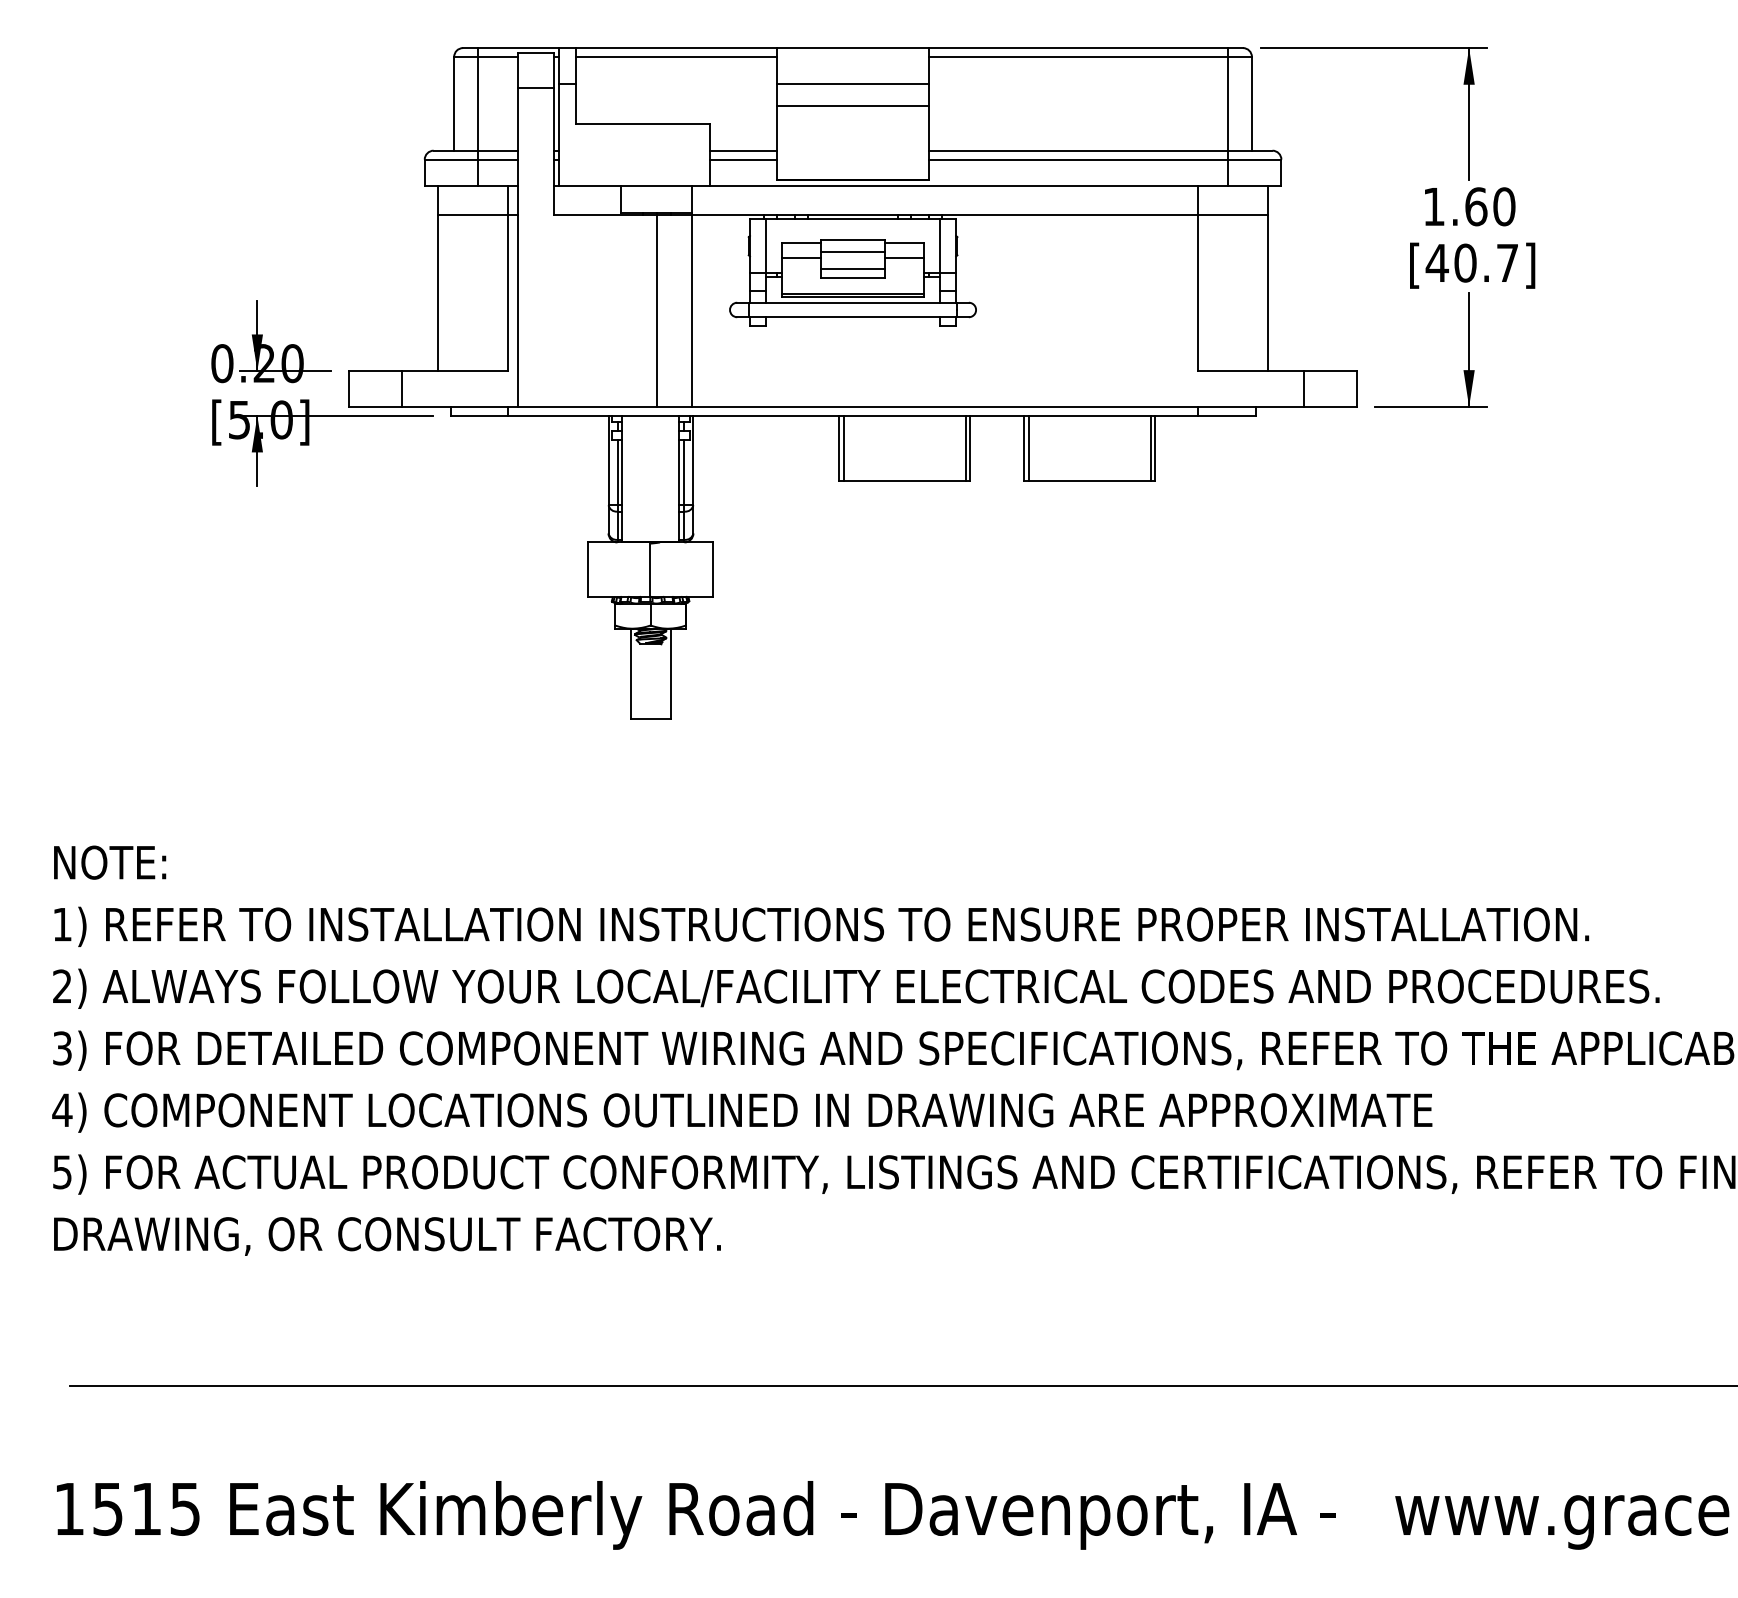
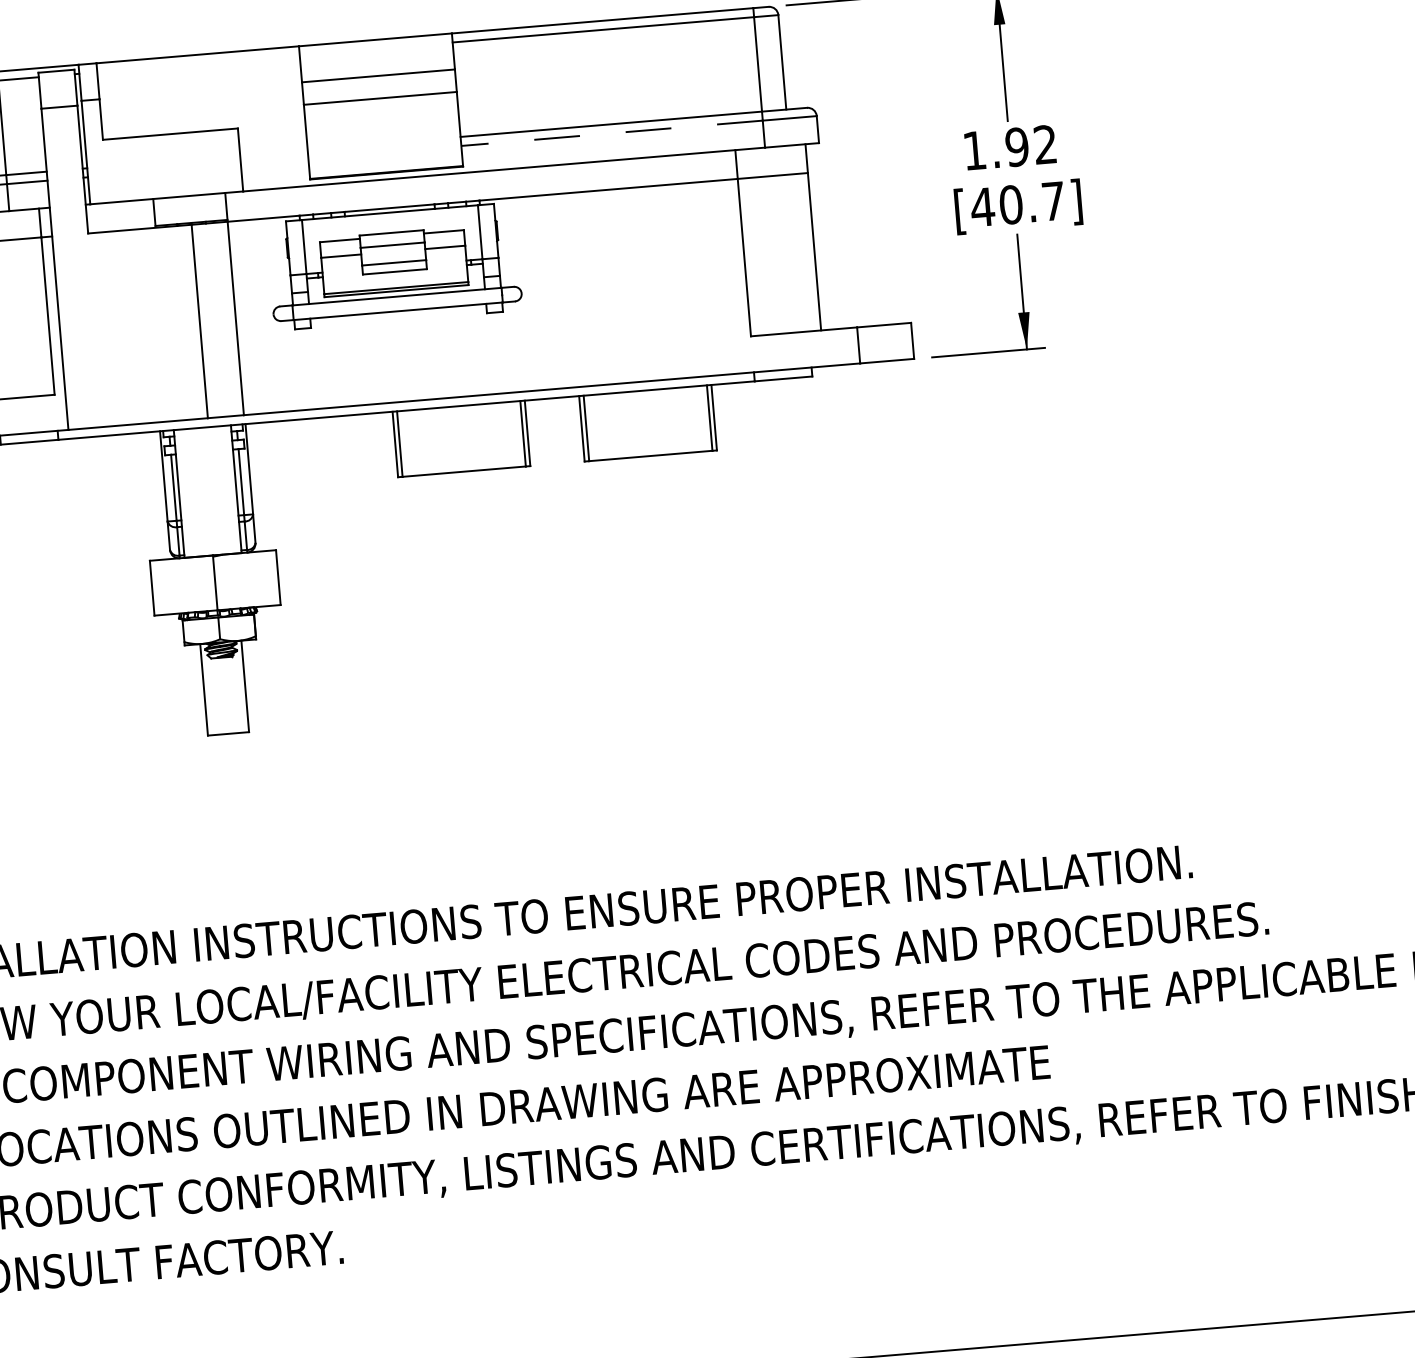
line: (676, 57) -> (198, 64), removed
line: (743, 150) -> (273, 152), removed
line: (743, 159) -> (274, 161), removed
line: (1077, 159) -> (611, 133), solid -> dashed
text: (1490, 206) -> (1031, 145), 1.60 -> 1.92

